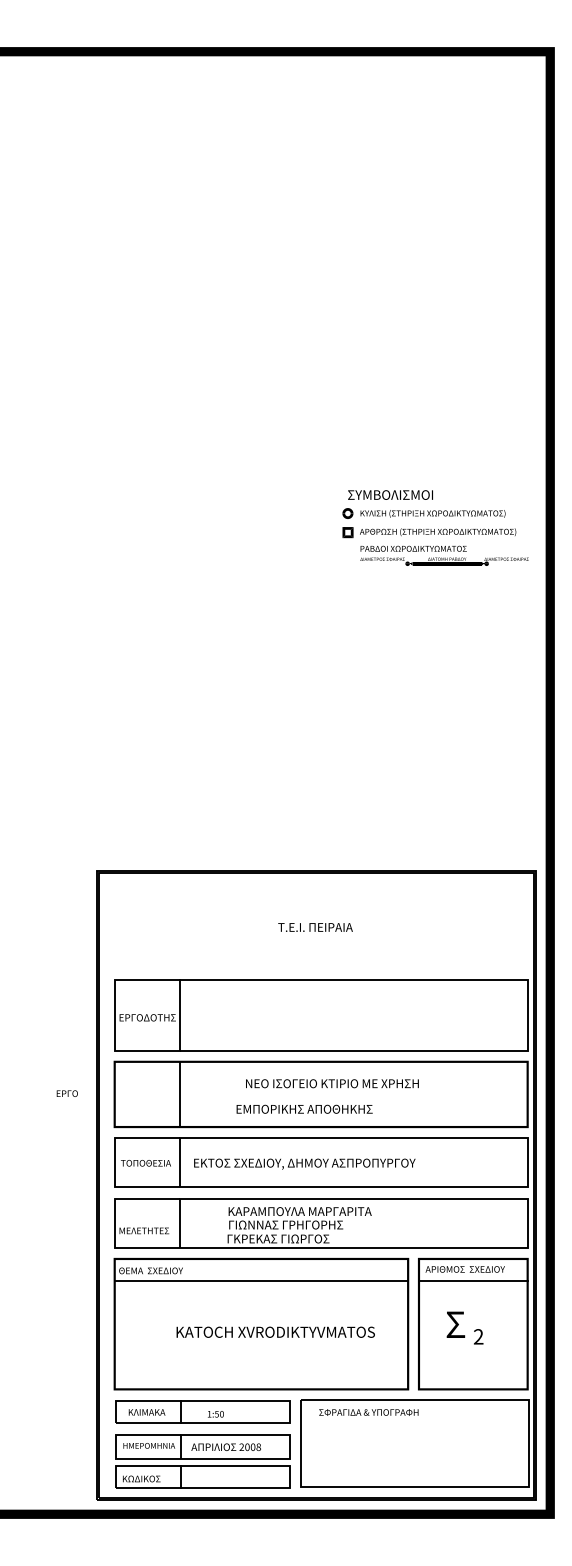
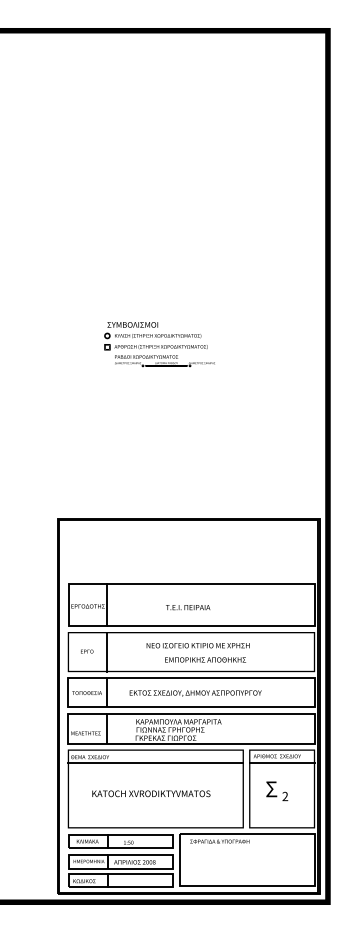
text: (435, 527) -> (159, 344), moved
text: (316, 927) -> (188, 607), moved
text: (67, 1093) -> (87, 651), moved
text: (304, 1108) -> (205, 659), moved
text: (304, 1163) -> (195, 693), moved
text: (275, 1331) -> (151, 793), moved

